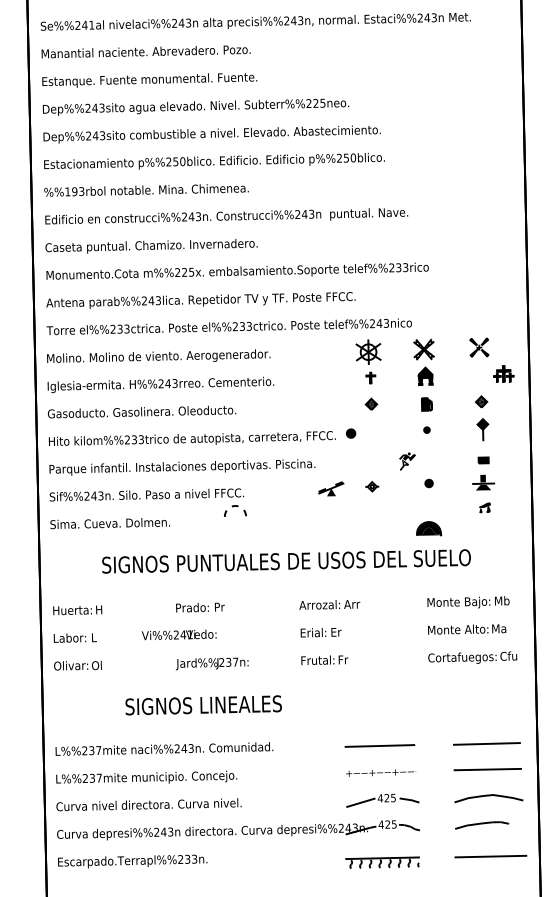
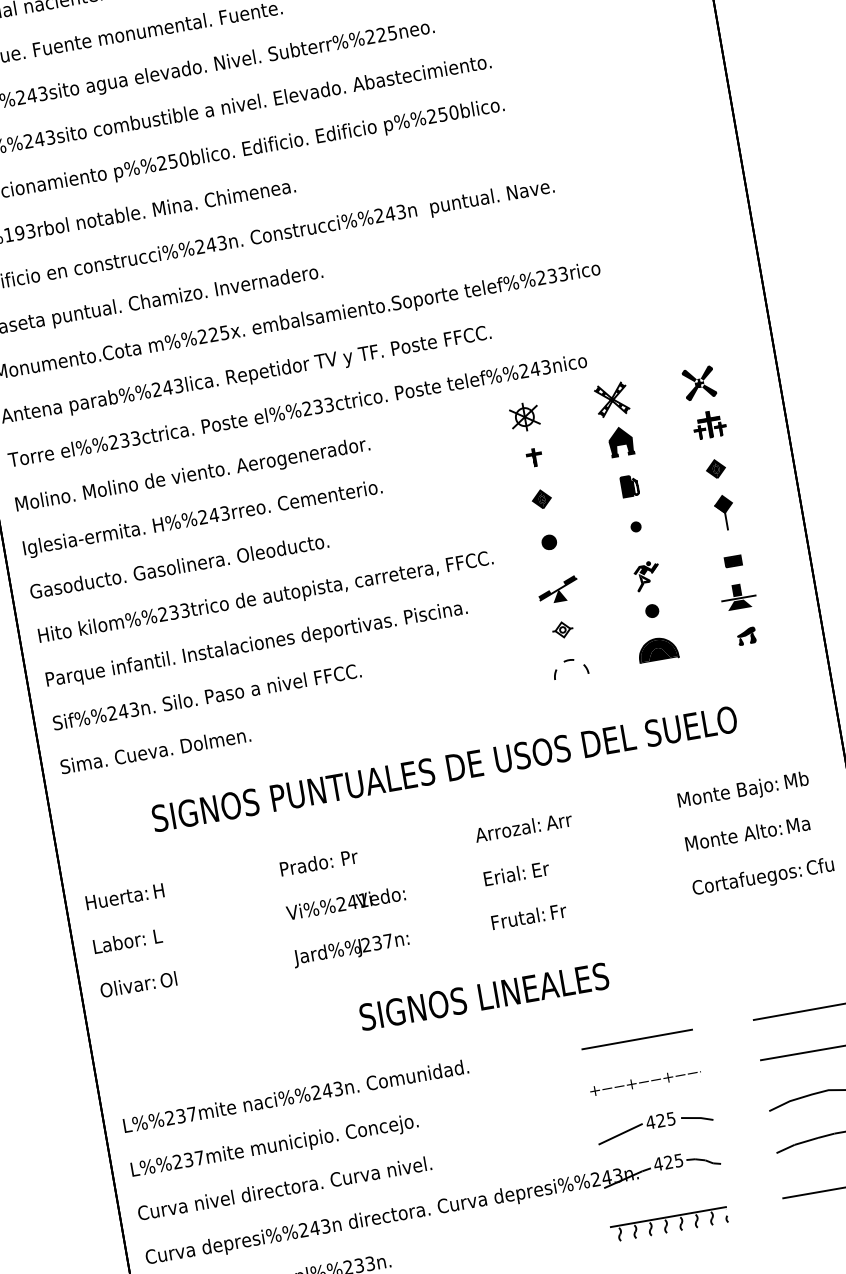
part: (368, 351) -> (524, 416), size x0.71
part: (503, 373) -> (709, 423), moved
part: (351, 433) -> (549, 542), moved
part: (407, 461) -> (647, 576), moved
part: (331, 488) -> (558, 589), moved
part: (235, 510) -> (570, 667), moved
part: (429, 528) -> (658, 649), moved
text: (178, 634) -> (344, 902), moved
text: (203, 705) -> (483, 996), moved

